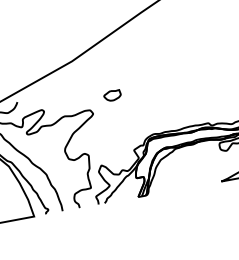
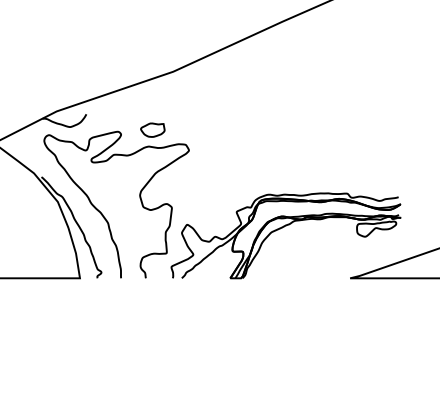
part: (112, 95) -> (152, 129), moved

